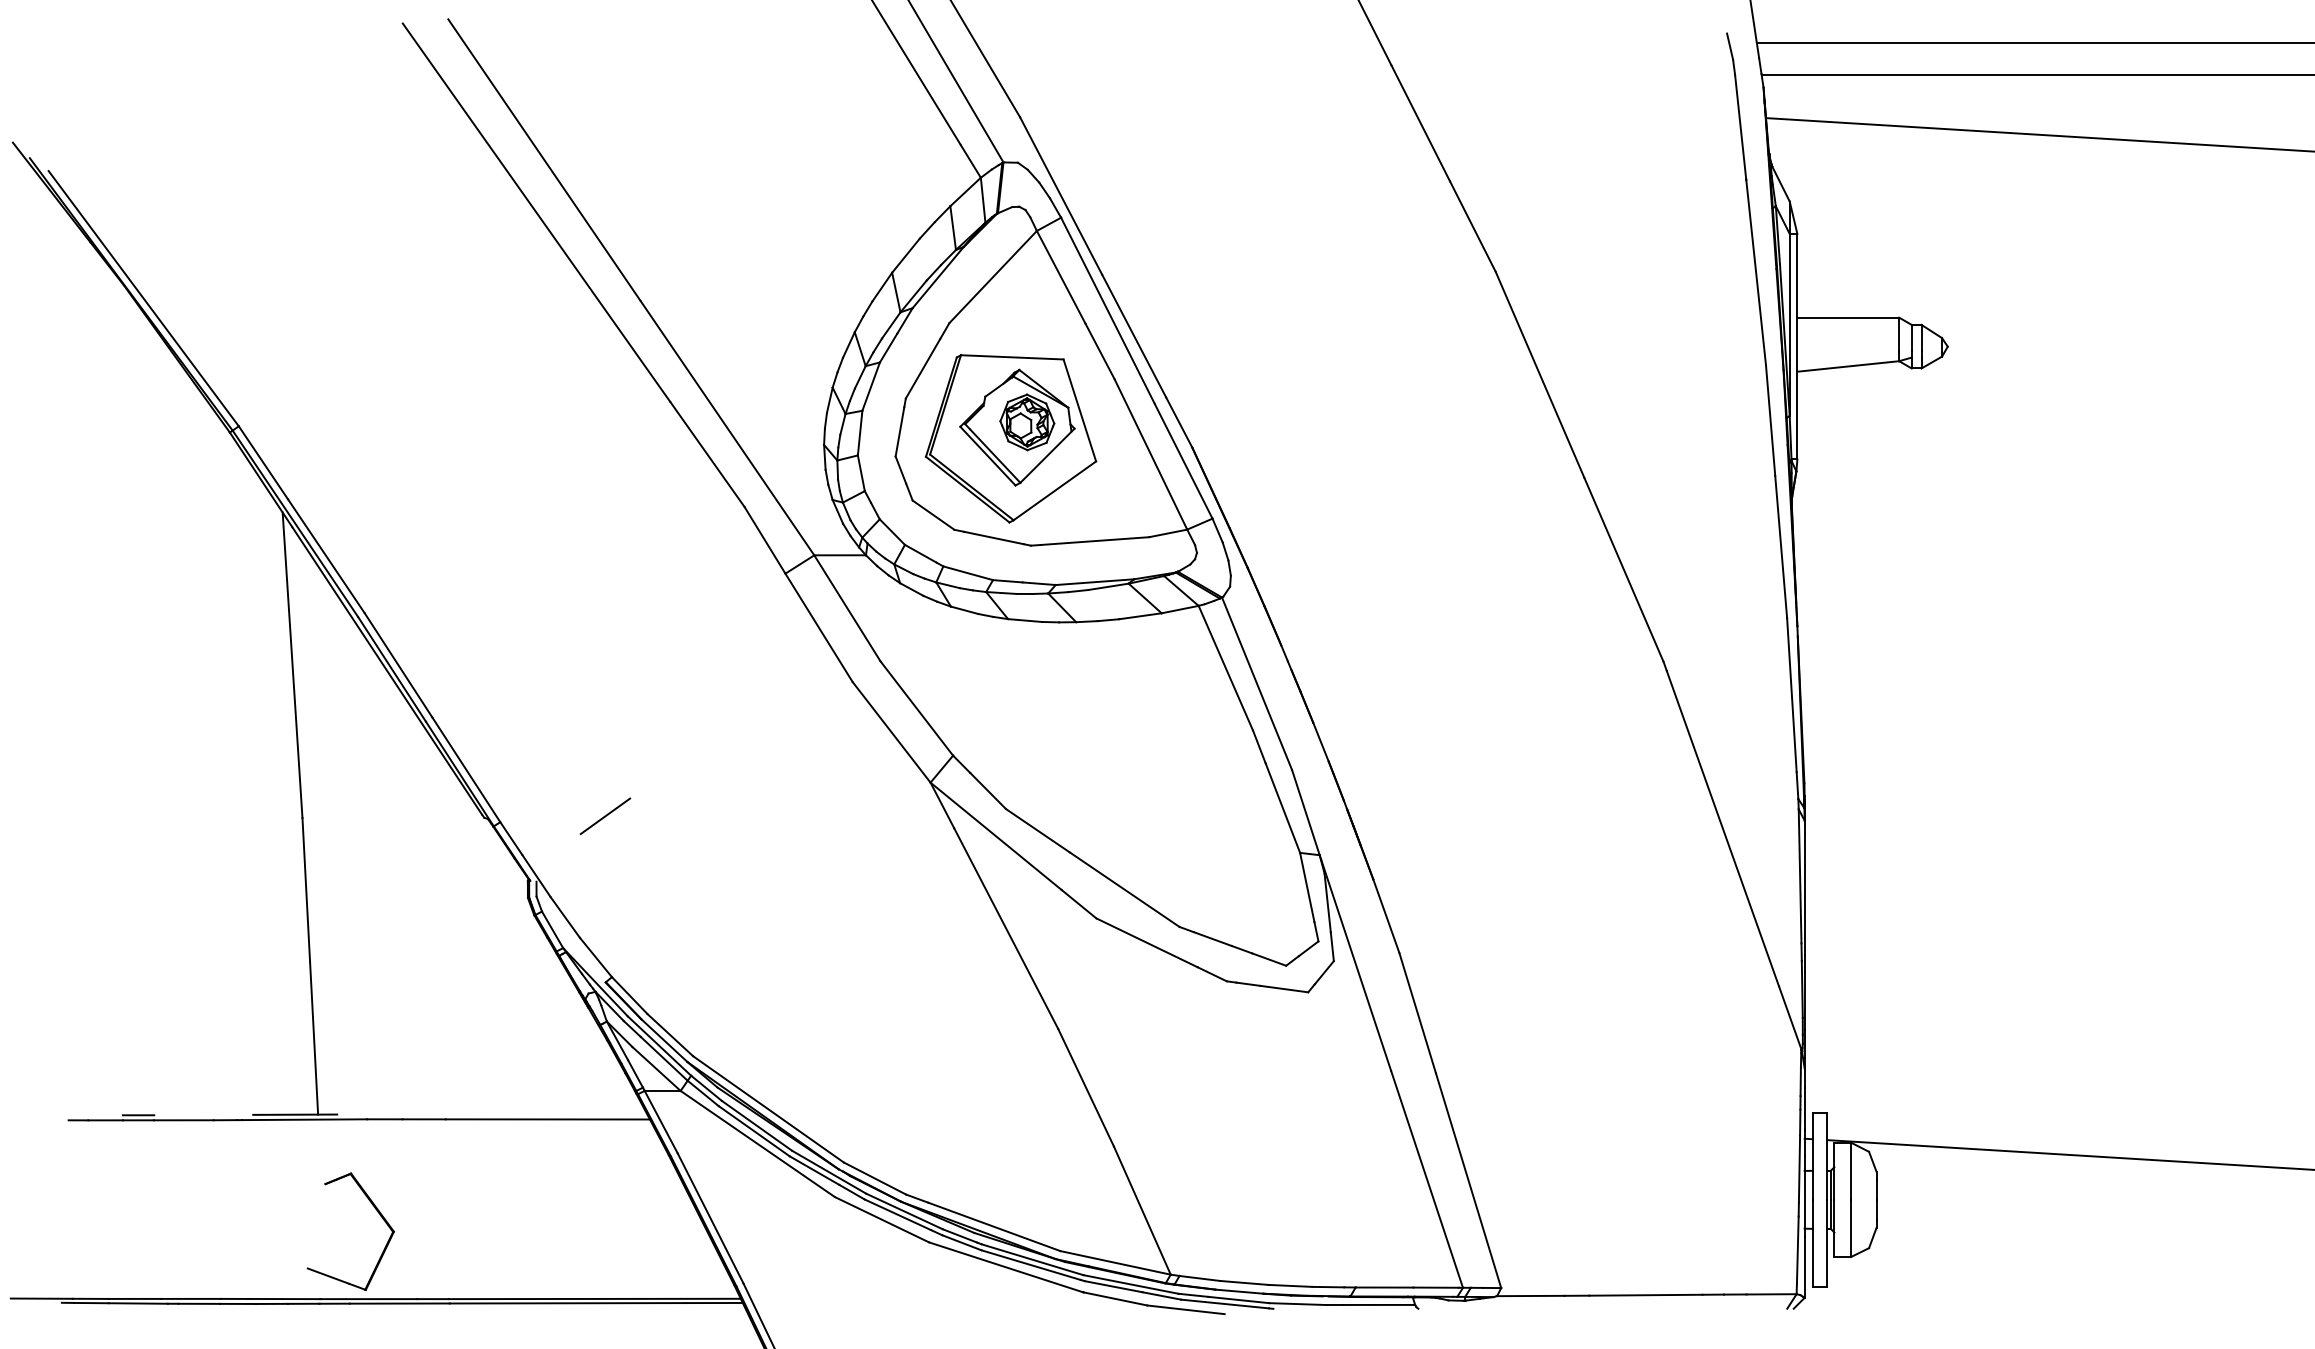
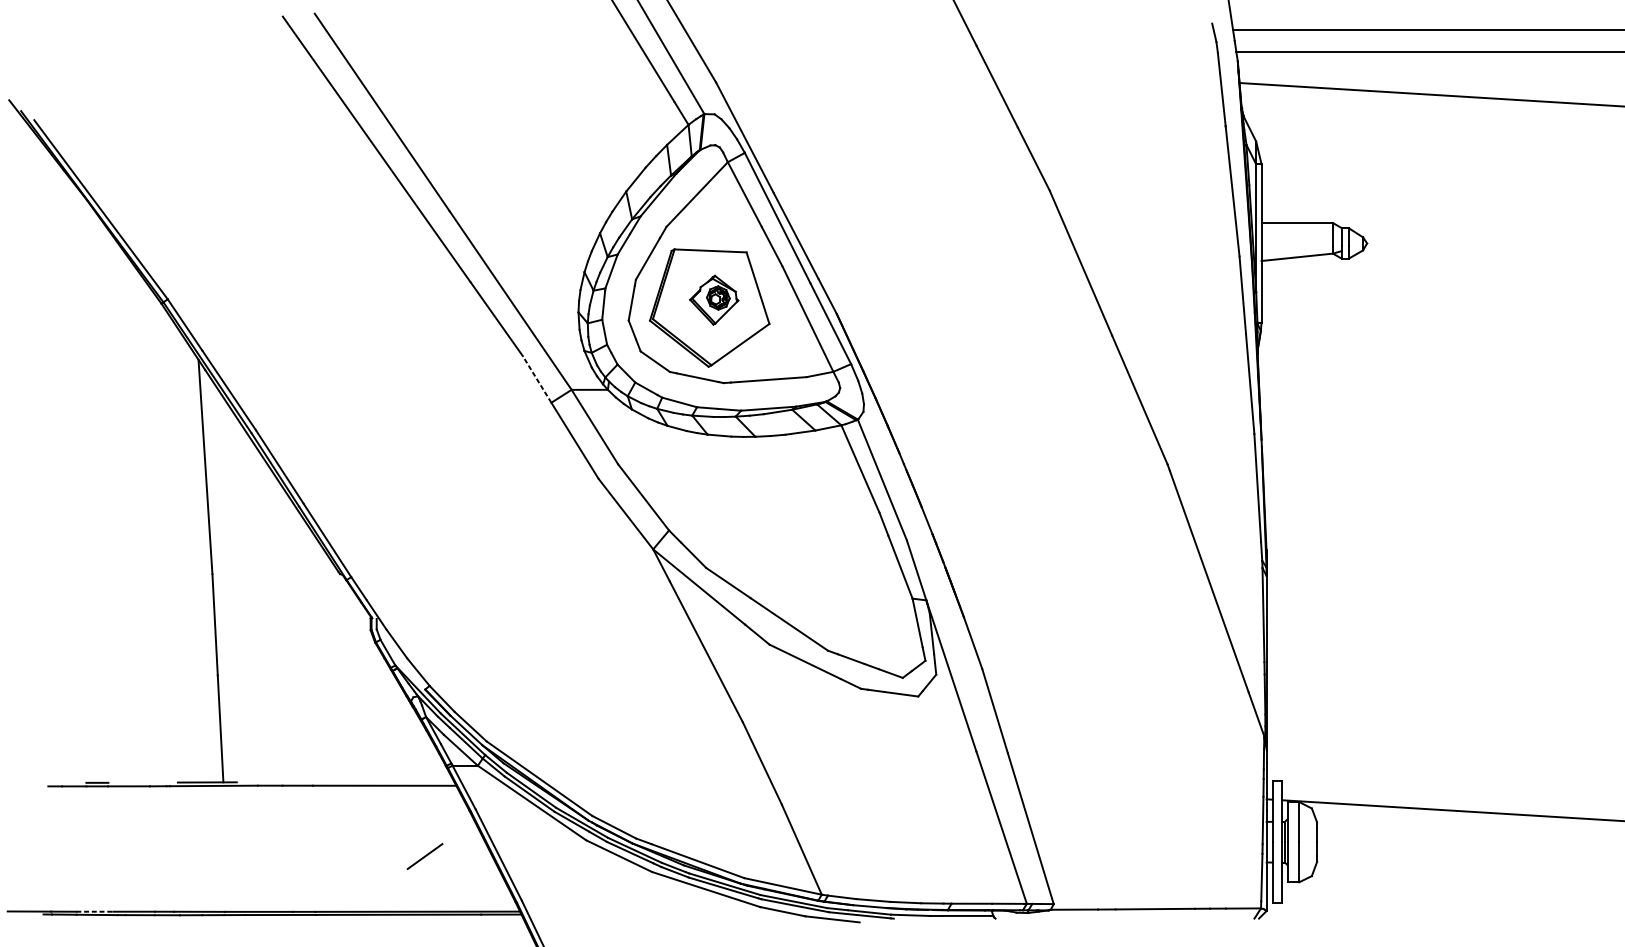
part: (1017, 427) -> (714, 300), size x0.6
line: (764, 539) -> (536, 378), solid -> dashed
line: (605, 816) -> (425, 856), moved
part: (377, 1212) -> (265, 851), removed
line: (135, 1298) -> (95, 911), solid -> dashed

